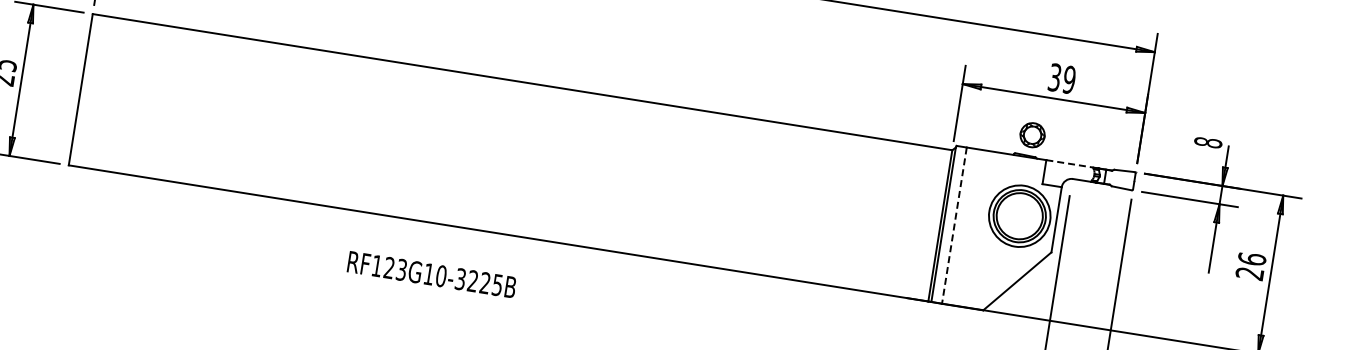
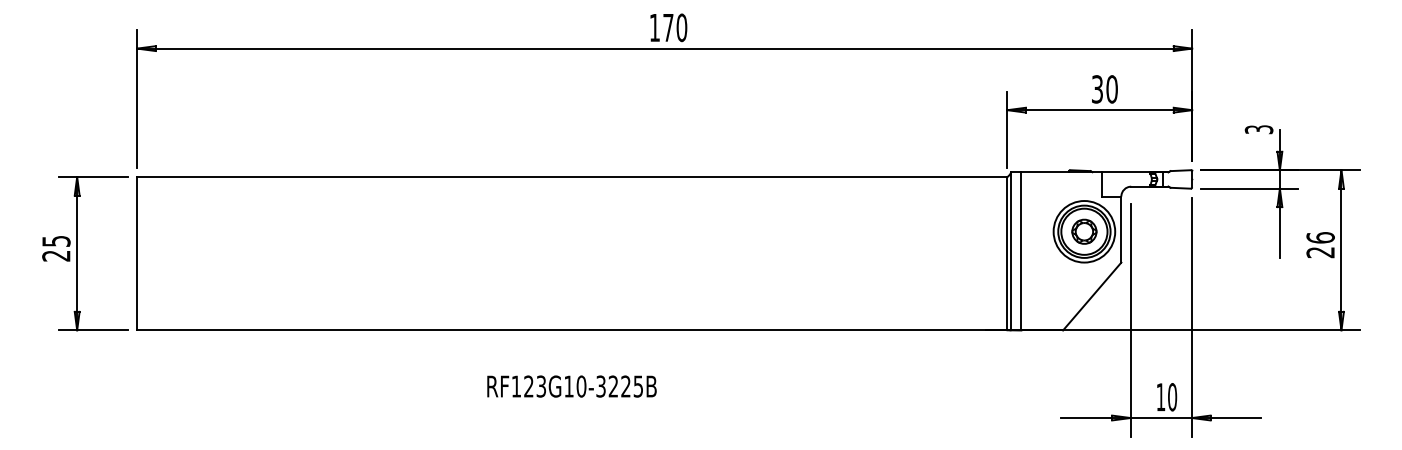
text: (1068, 79) -> (1111, 89), 39 -> 30
part: (1032, 134) -> (1084, 231), moved
text: (1208, 142) -> (1259, 129), 8 -> 3
line: (1069, 164) -> (1125, 172), dashed -> solid
line: (954, 225) -> (1021, 251), dashed -> solid
text: (431, 274) -> (571, 386), moved

